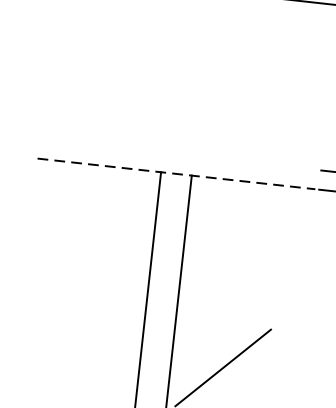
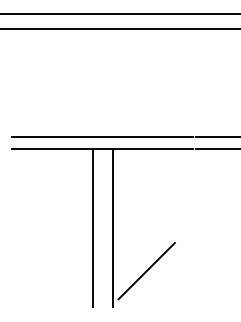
line: (178, 154) -> (102, 136), added
line: (176, 174) -> (102, 149), dashed -> solid

